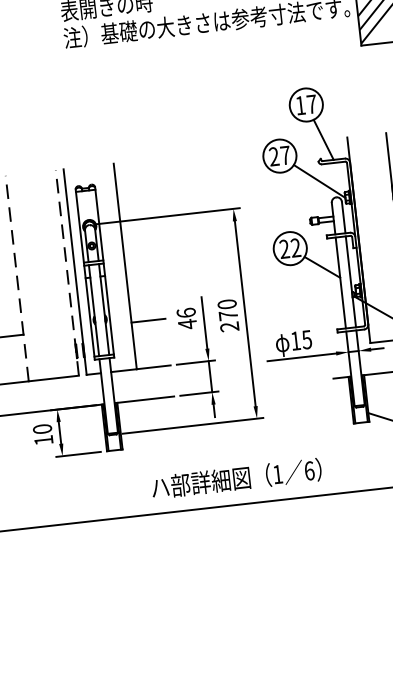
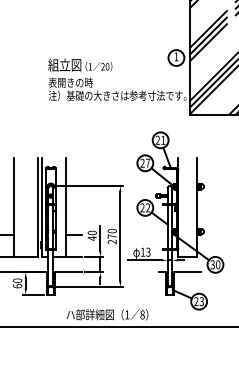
text: (305, 103) -> (160, 139), 17 -> 21
line: (66, 272) -> (37, 207), dashed -> solid
line: (17, 278) -> (13, 207), dashed -> solid
text: (184, 312) -> (91, 232), 46 -> 40
text: (306, 338) -> (148, 251), 15 -> 13
text: (43, 439) -> (17, 285), 10 -> 60
text: (309, 470) -> (142, 314), 6 -> 8

